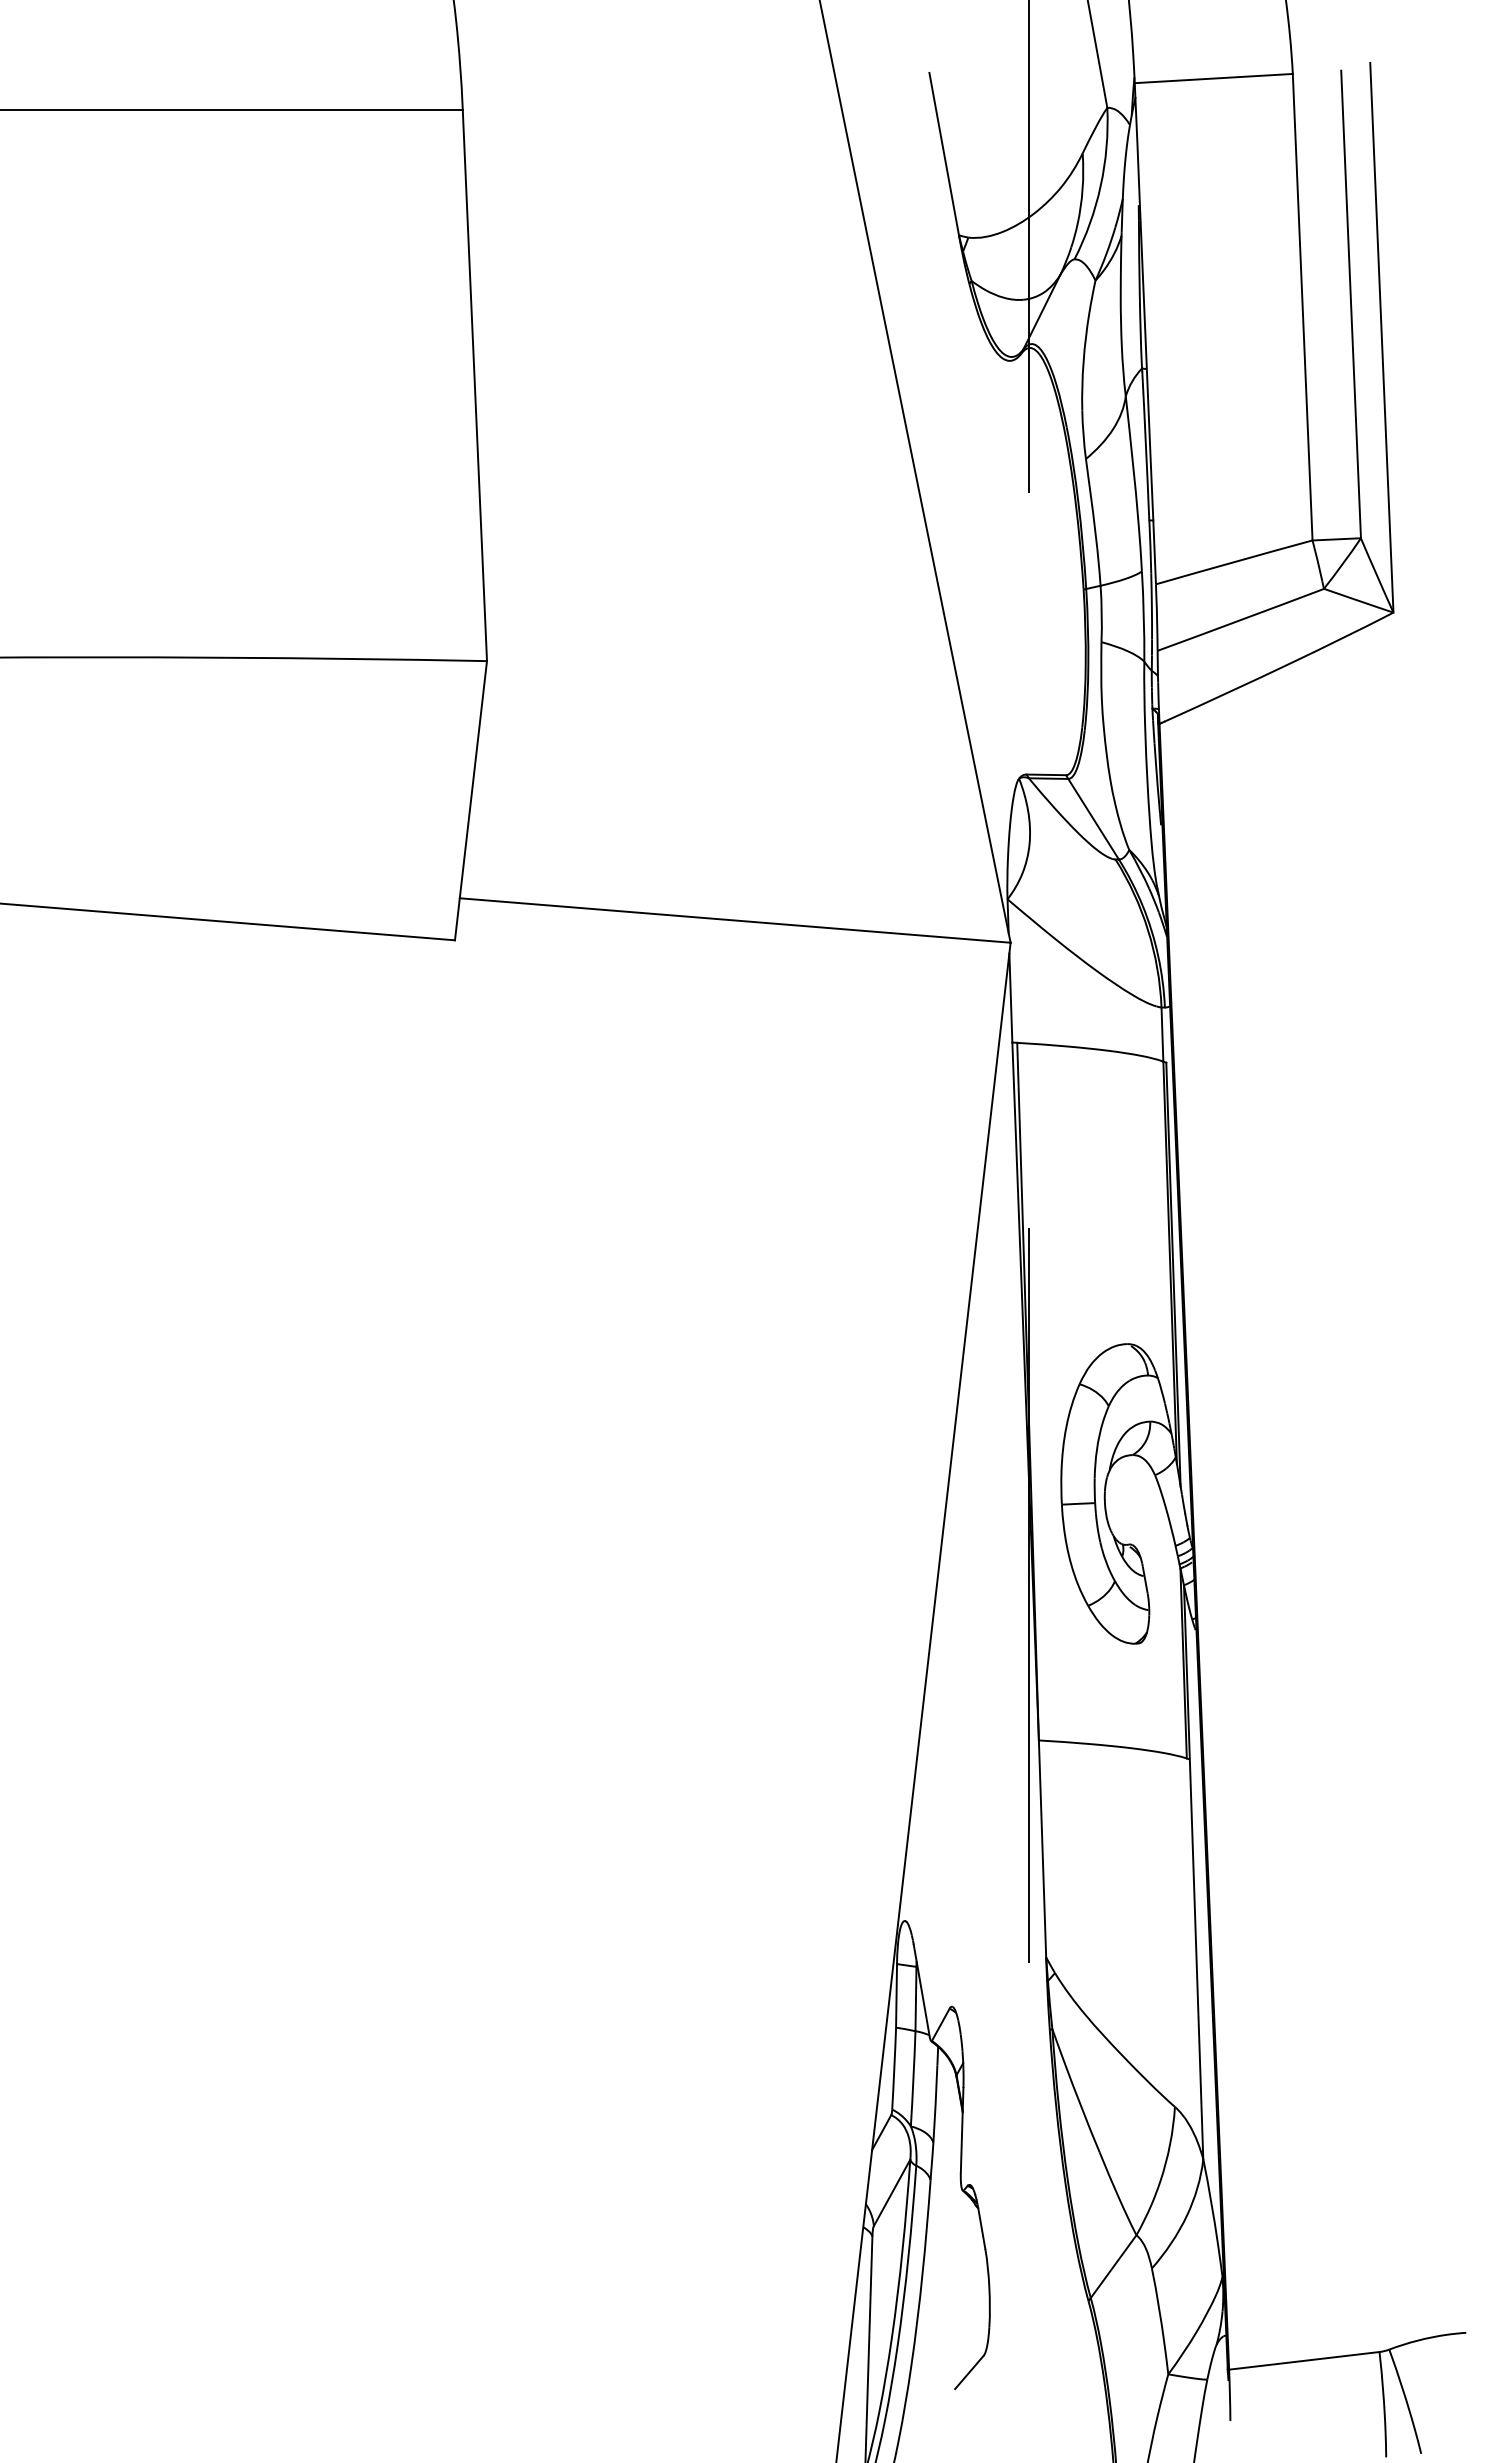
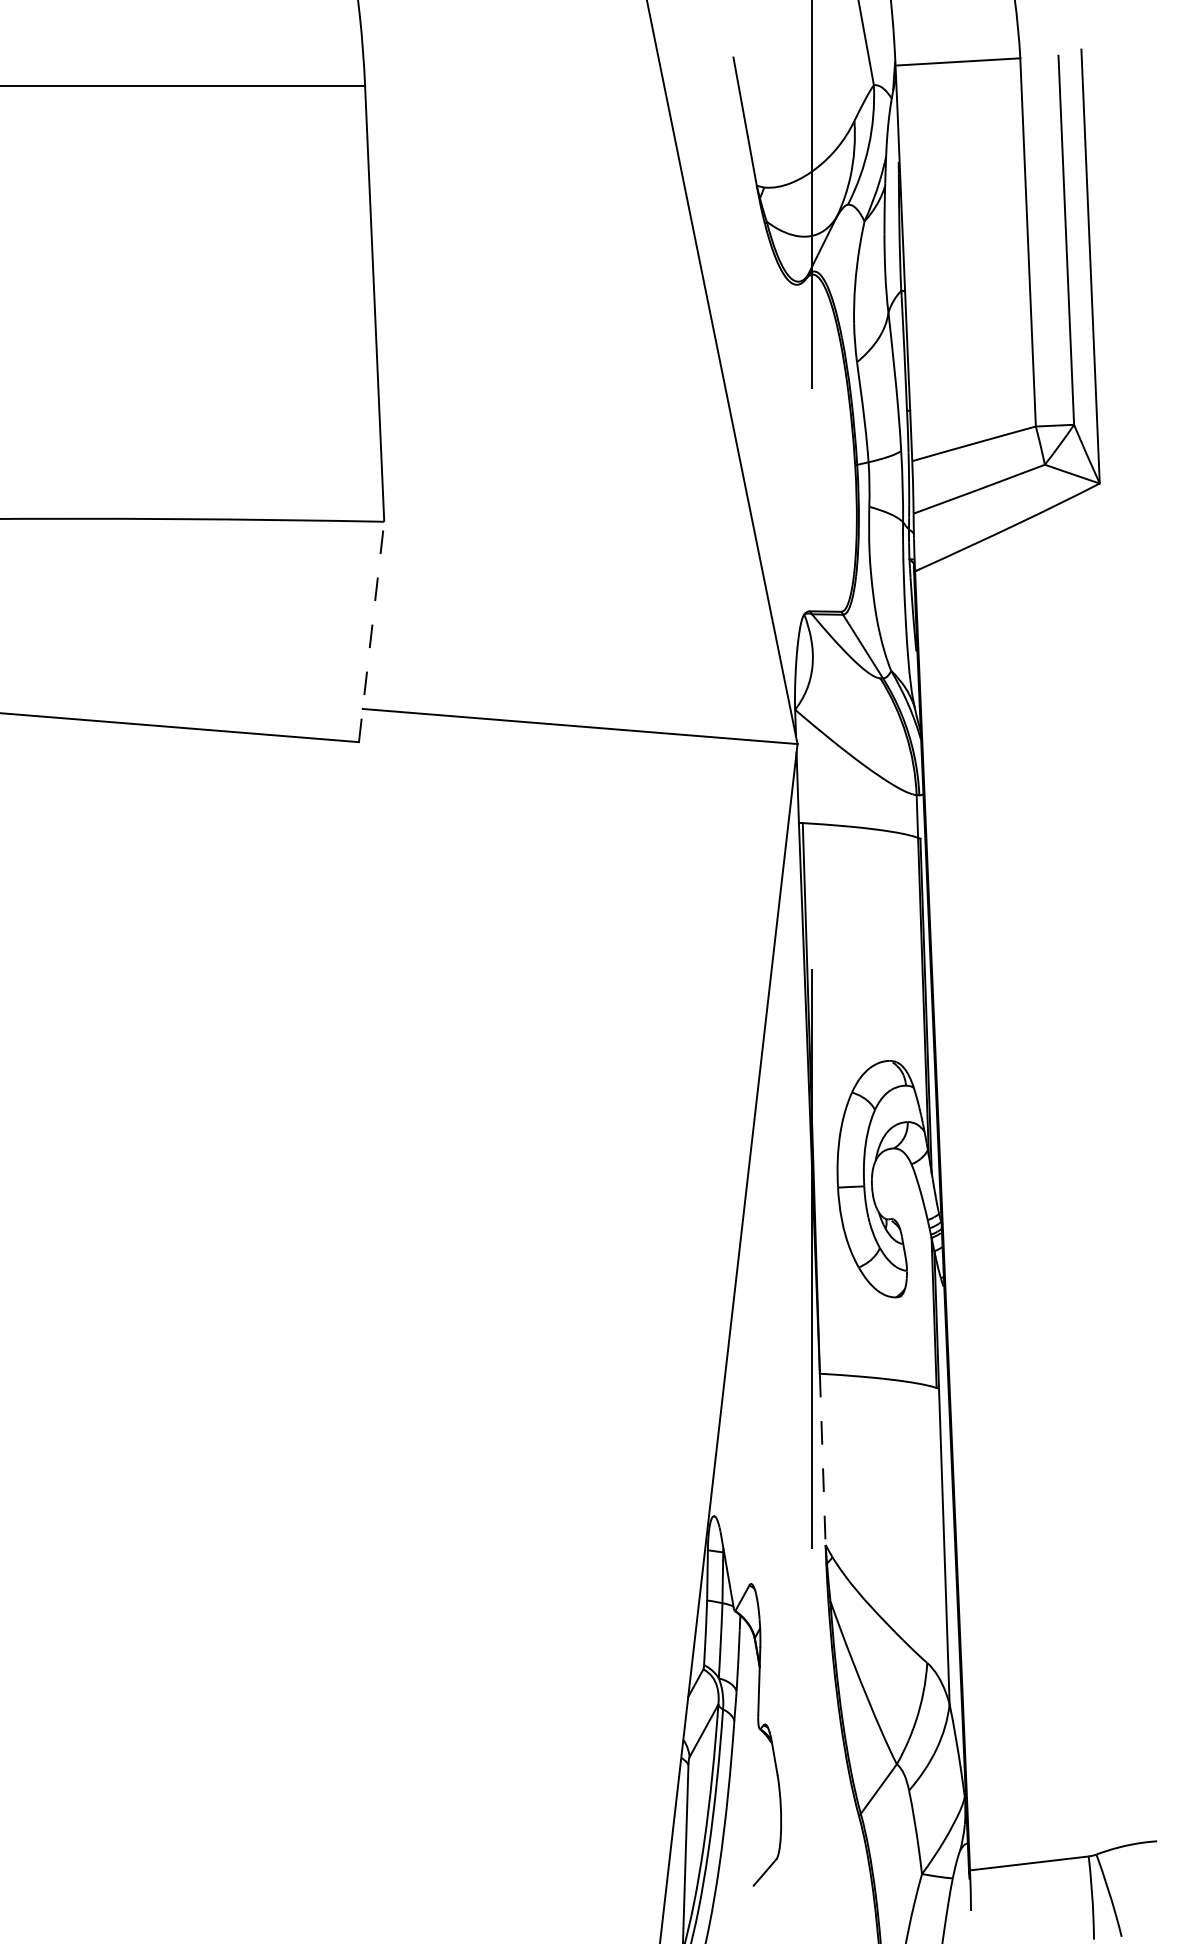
line: (470, 800) -> (371, 631), solid -> dashed
line: (1042, 1849) -> (822, 1459), solid -> dashed

